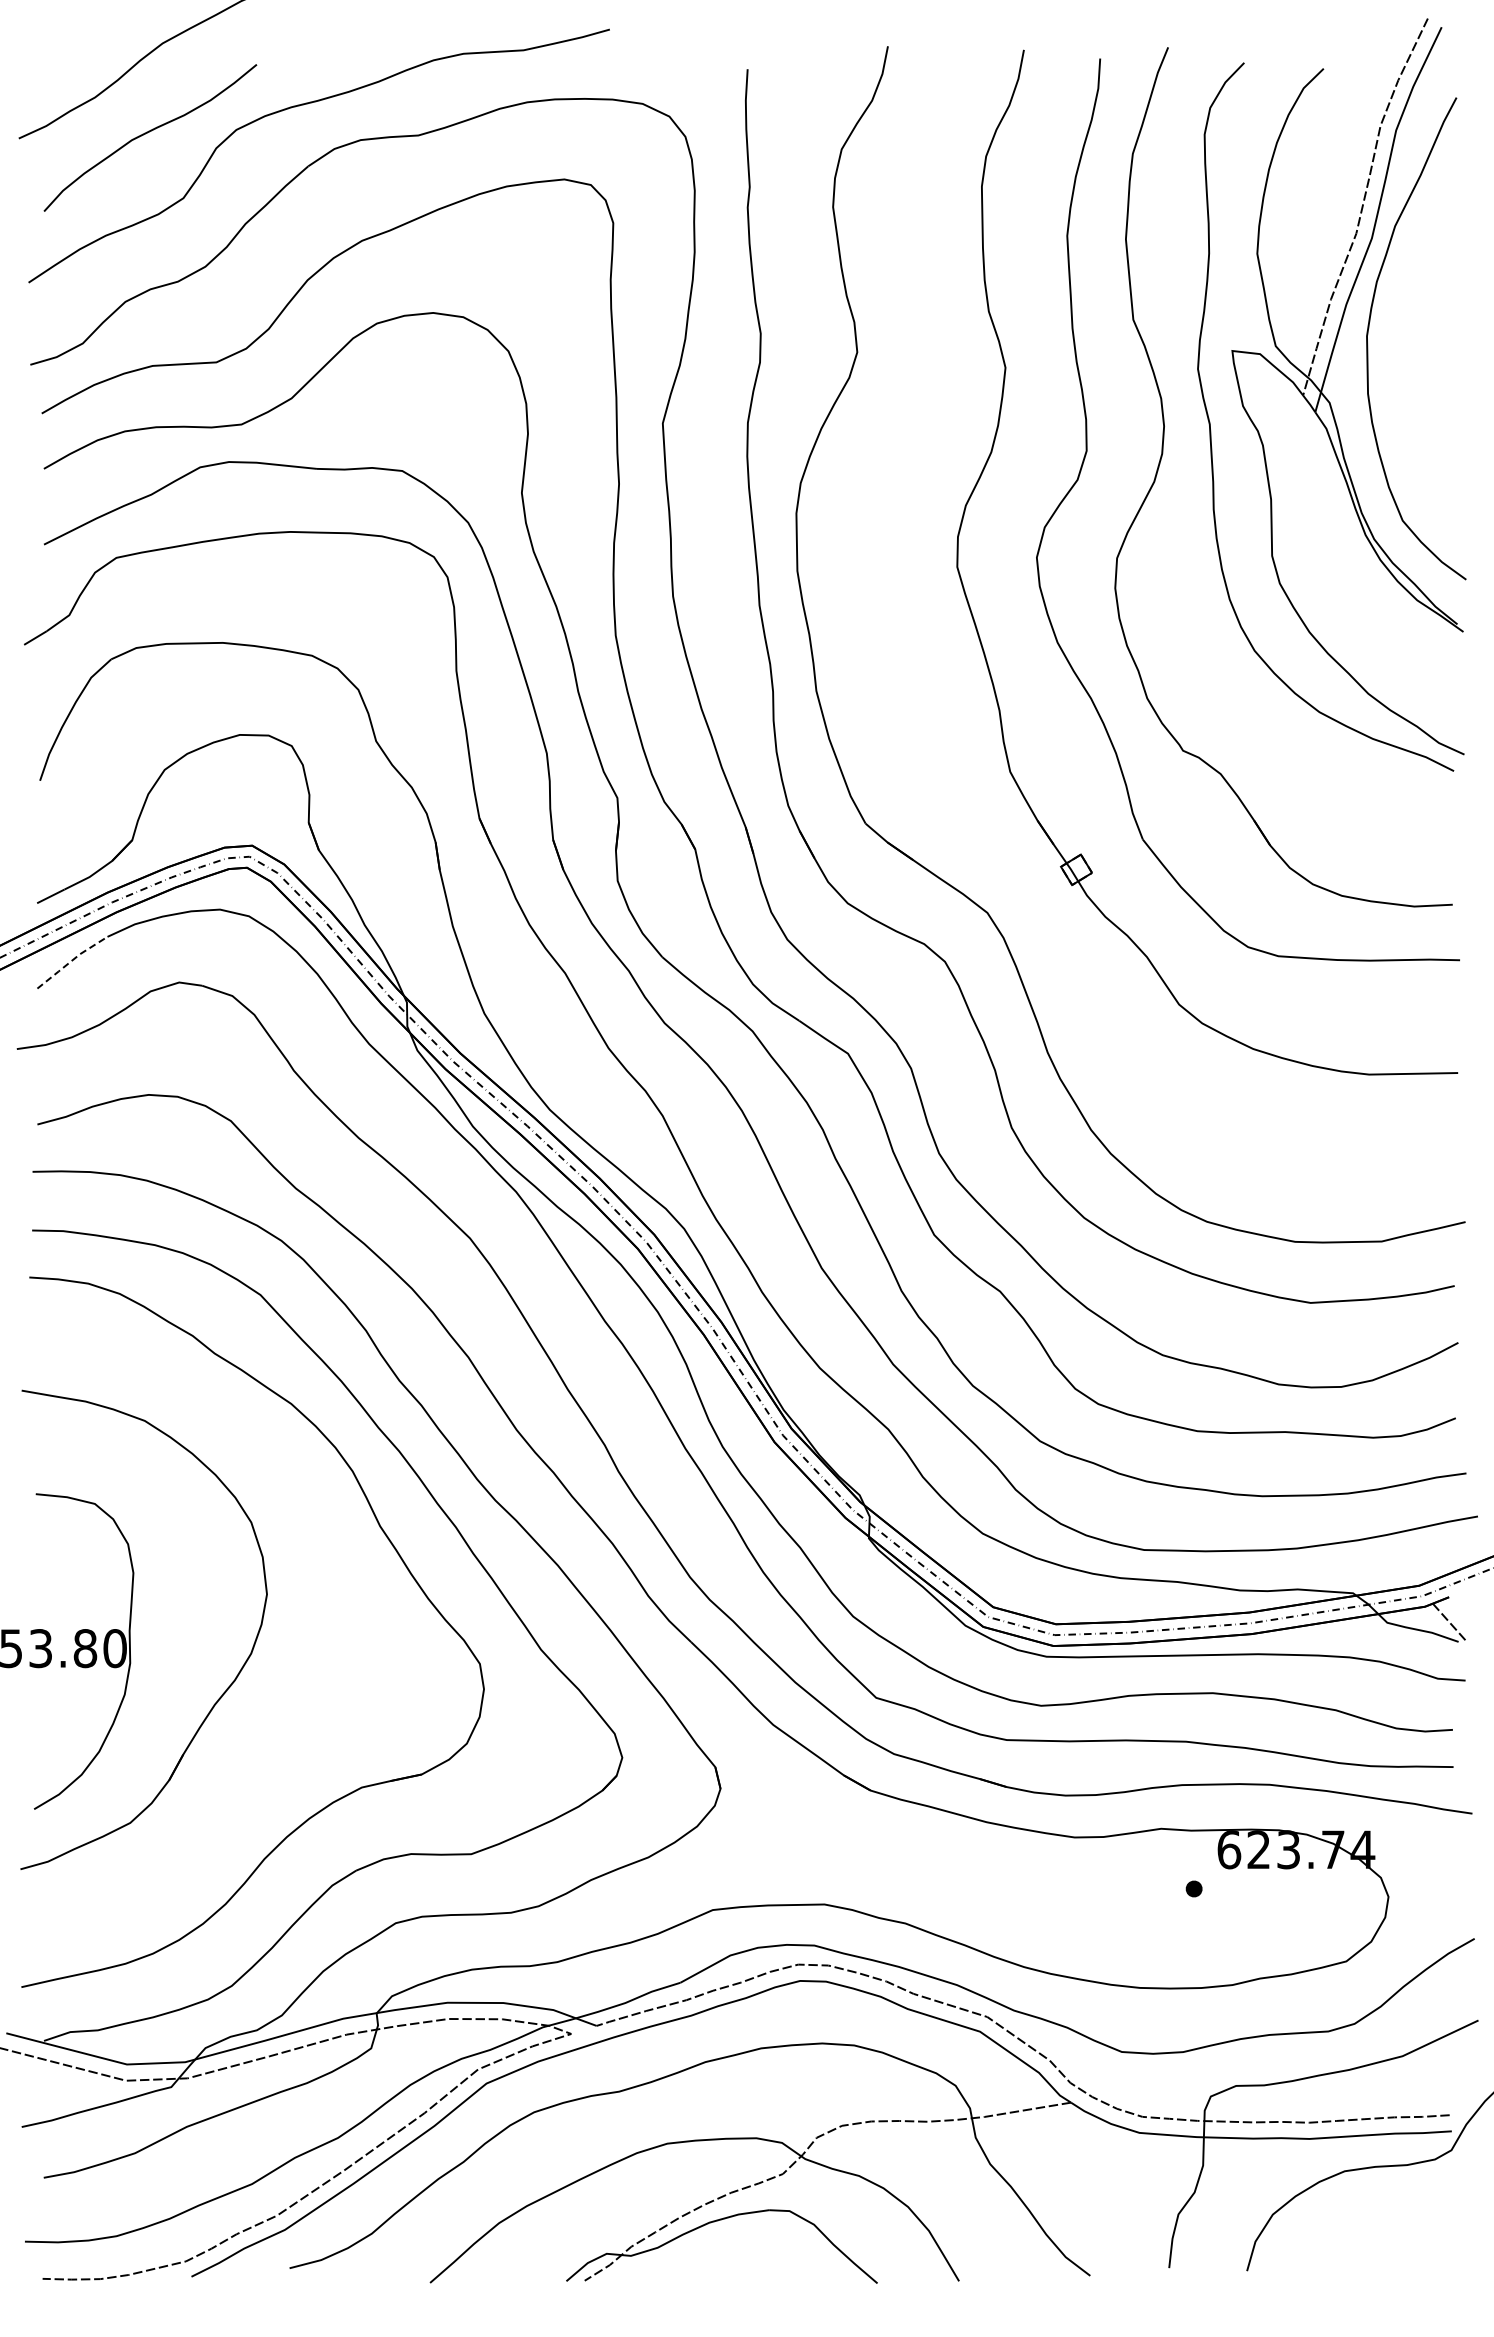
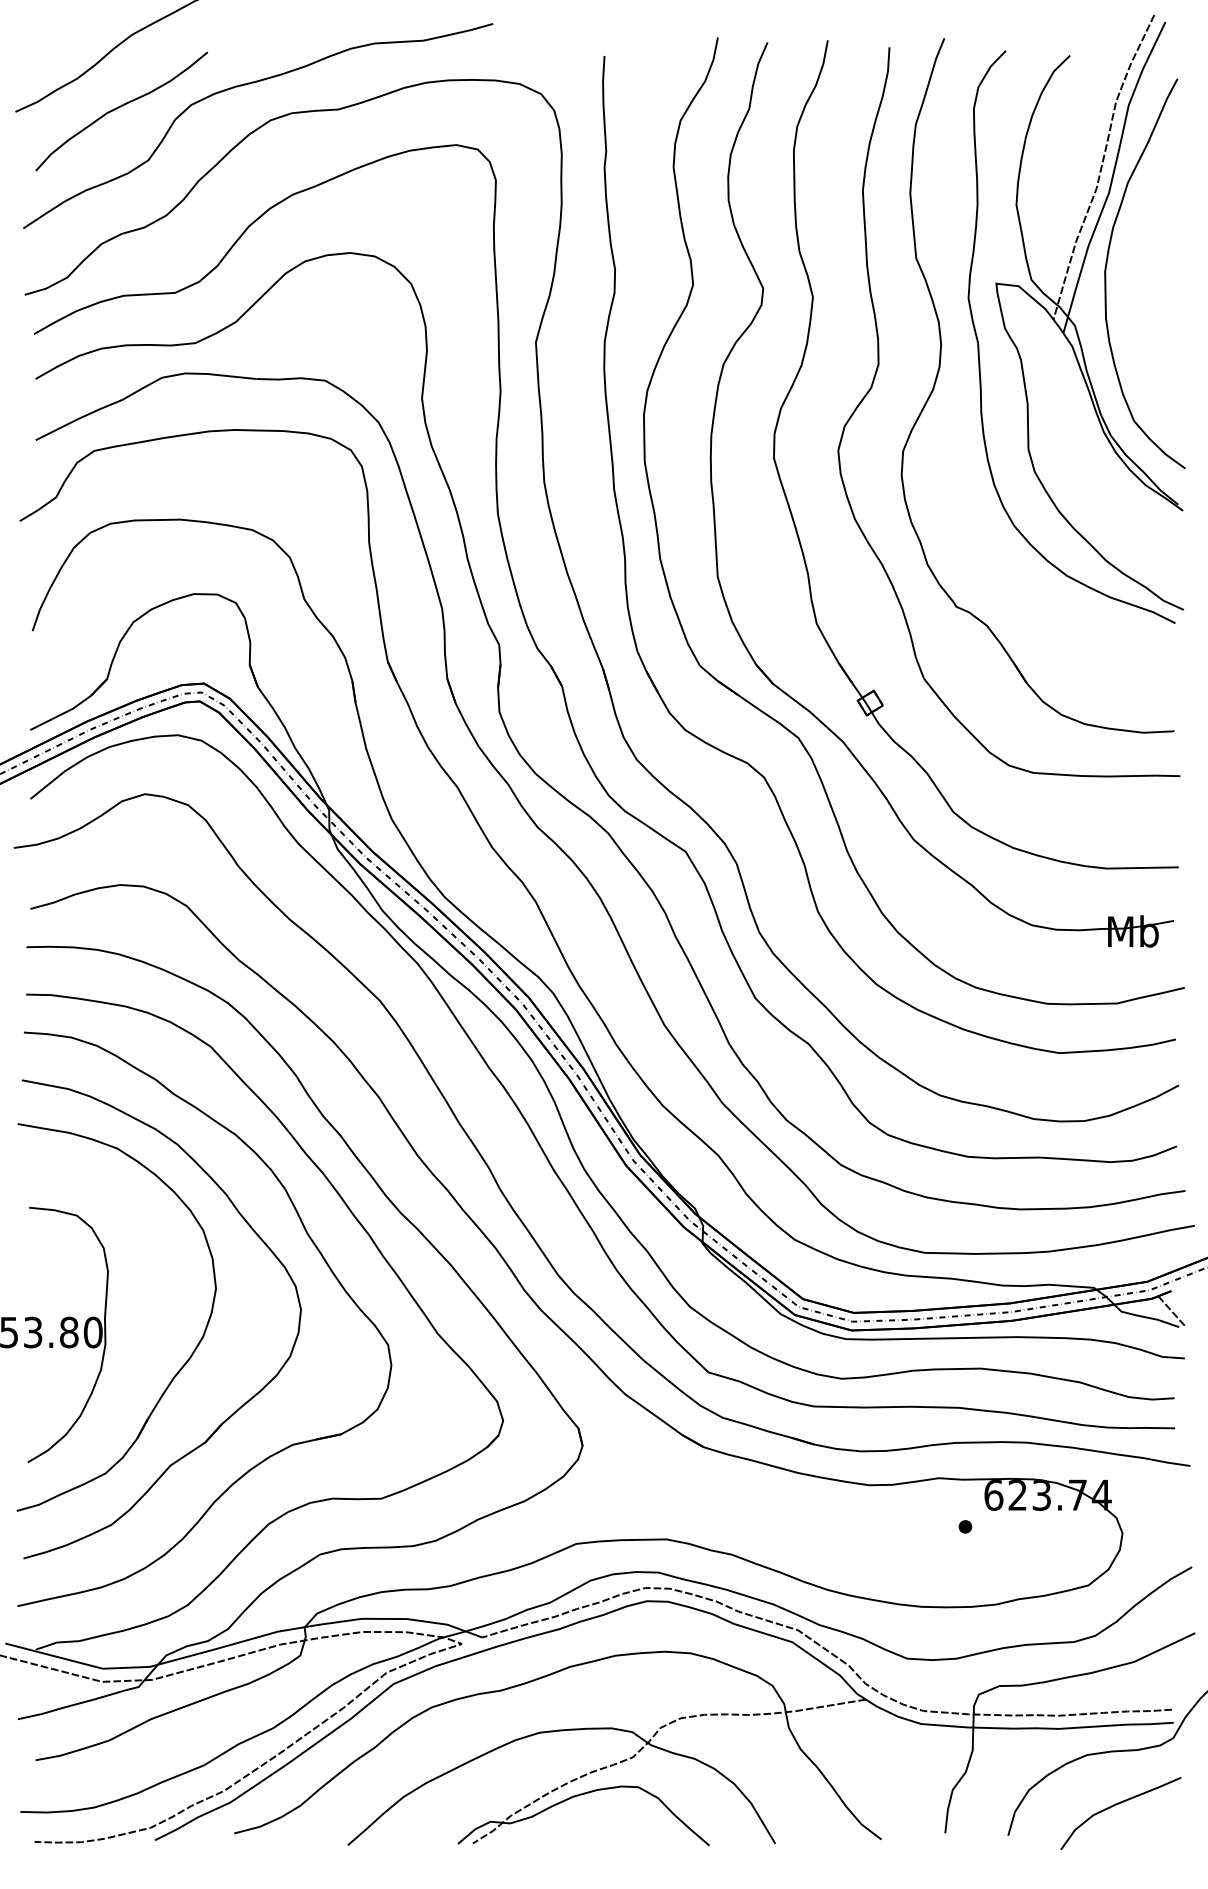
part: (884, 634) -> (715, 512), added
line: (71, 960) -> (57, 776), dashed -> solid
part: (295, 1741) -> (239, 1407), added
curve: (1383, 2232) -> (1118, 1804), added

